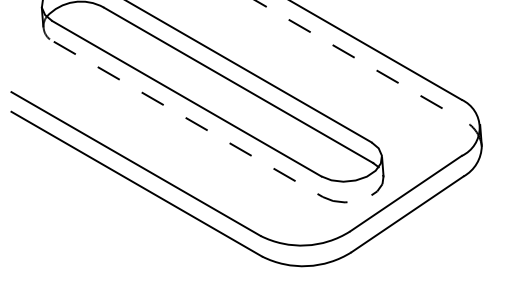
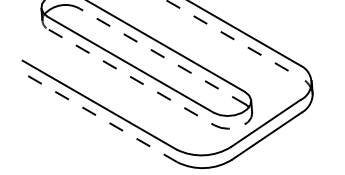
line: (238, 85) -> (162, 56), solid -> dashed
line: (135, 184) -> (99, 117), solid -> dashed

